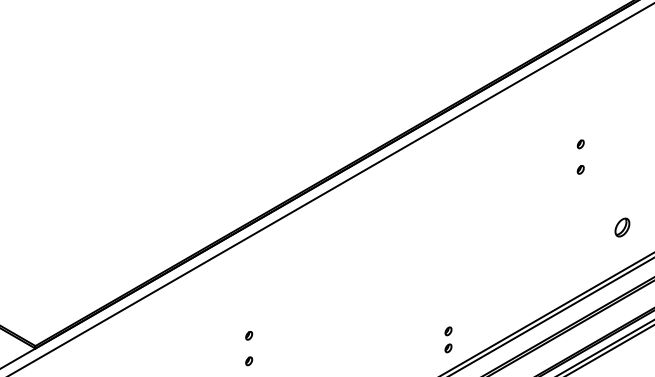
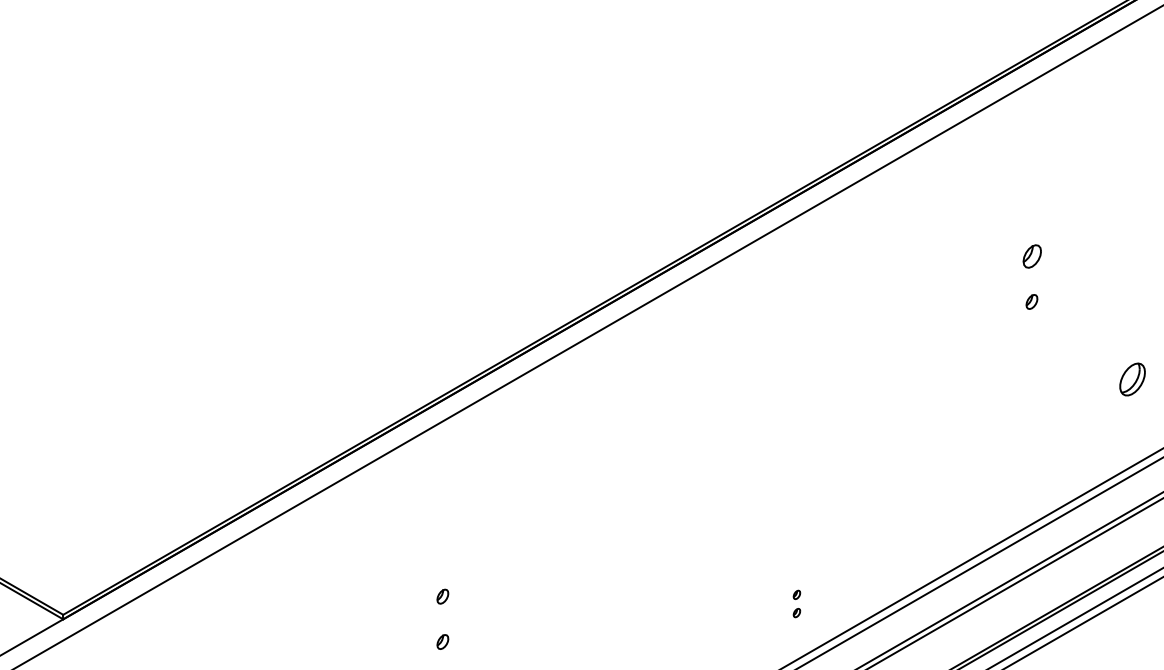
part: (580, 144) -> (1031, 256), size x1.6
part: (622, 227) -> (1132, 379), moved
part: (448, 339) -> (796, 603), size x0.6

